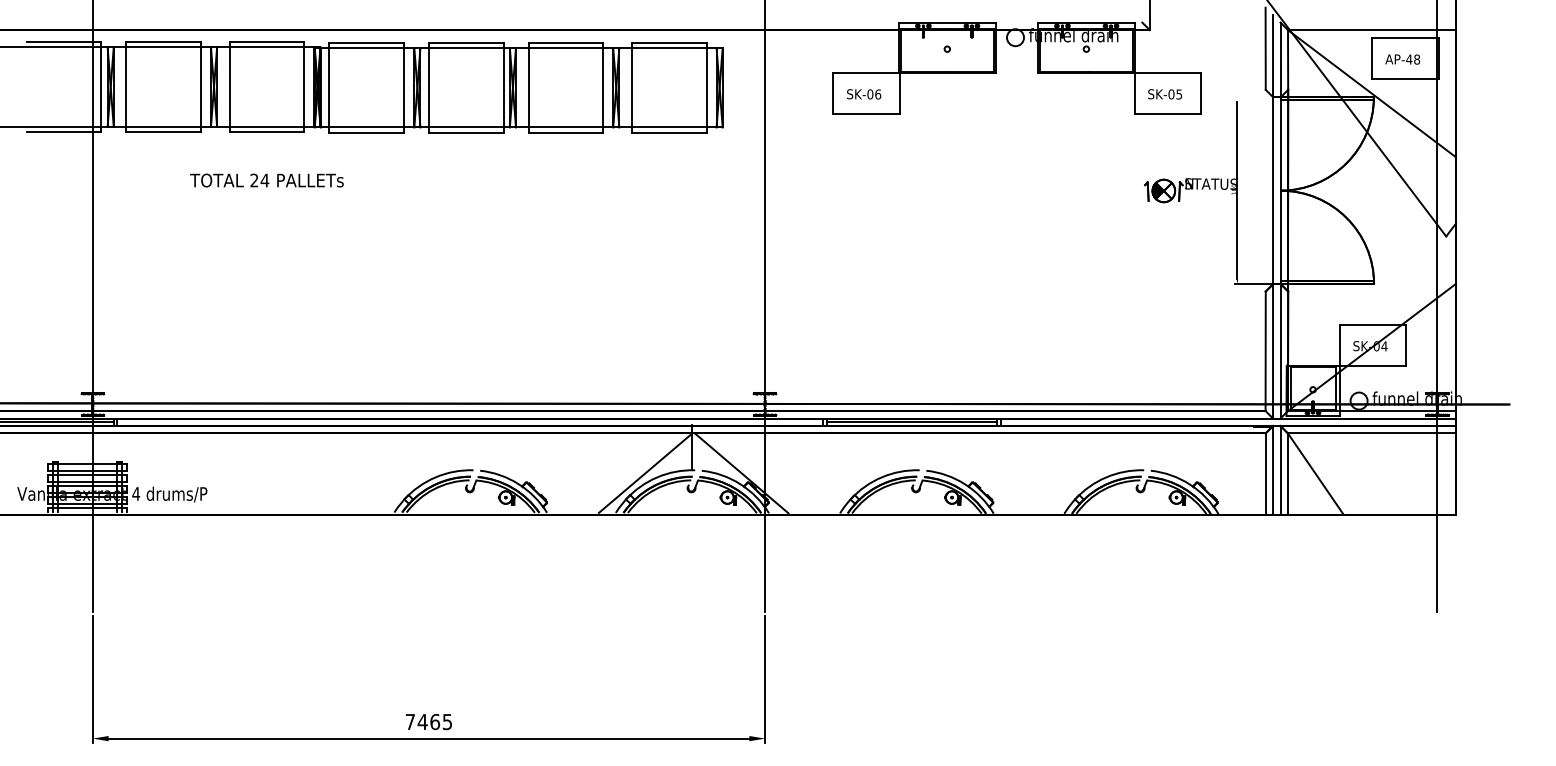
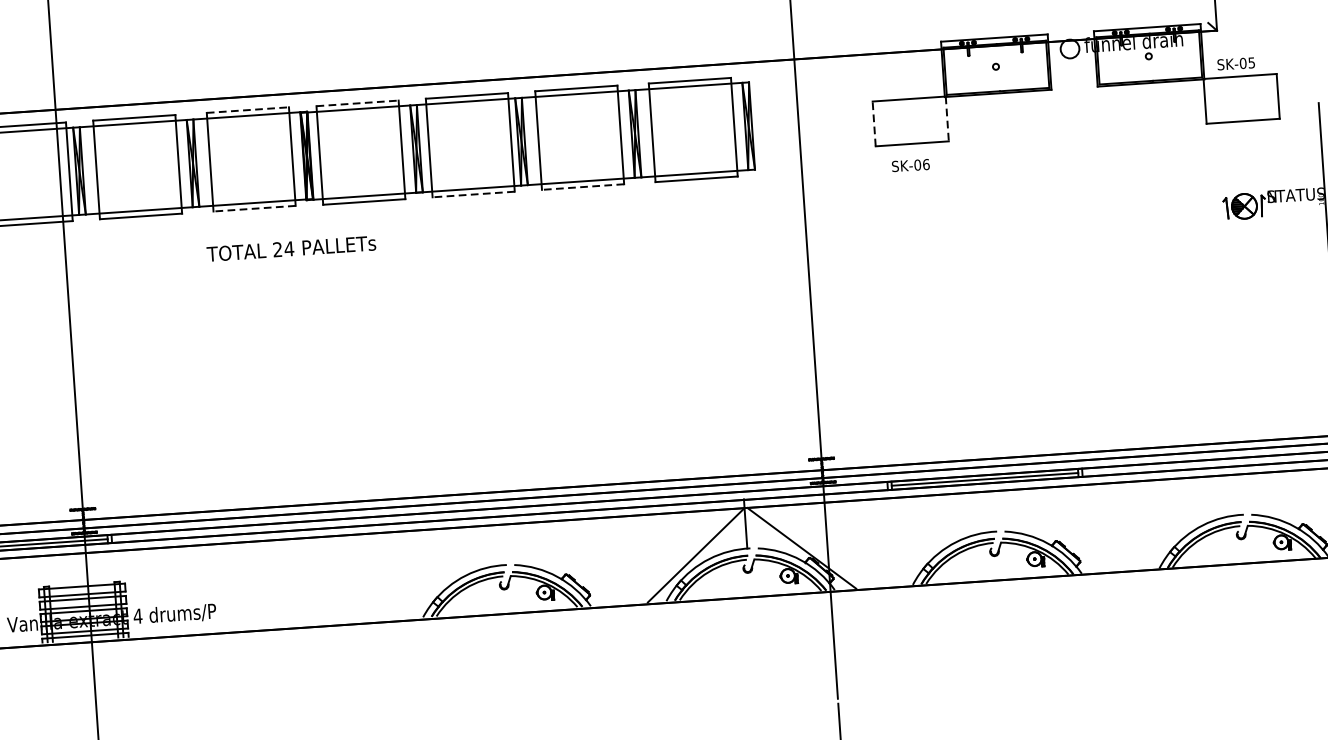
line: (267, 42) -> (248, 110), solid -> dashed
line: (367, 42) -> (358, 102), solid -> dashed
line: (833, 92) -> (874, 122), solid -> dashed
line: (900, 93) -> (947, 118), solid -> dashed
text: (864, 94) -> (911, 165), moved
text: (1165, 94) -> (1236, 63), moved
line: (266, 131) -> (254, 208), solid -> dashed
line: (465, 132) -> (472, 194), solid -> dashed
line: (565, 132) -> (582, 186), solid -> dashed
text: (266, 180) -> (290, 248), moved

